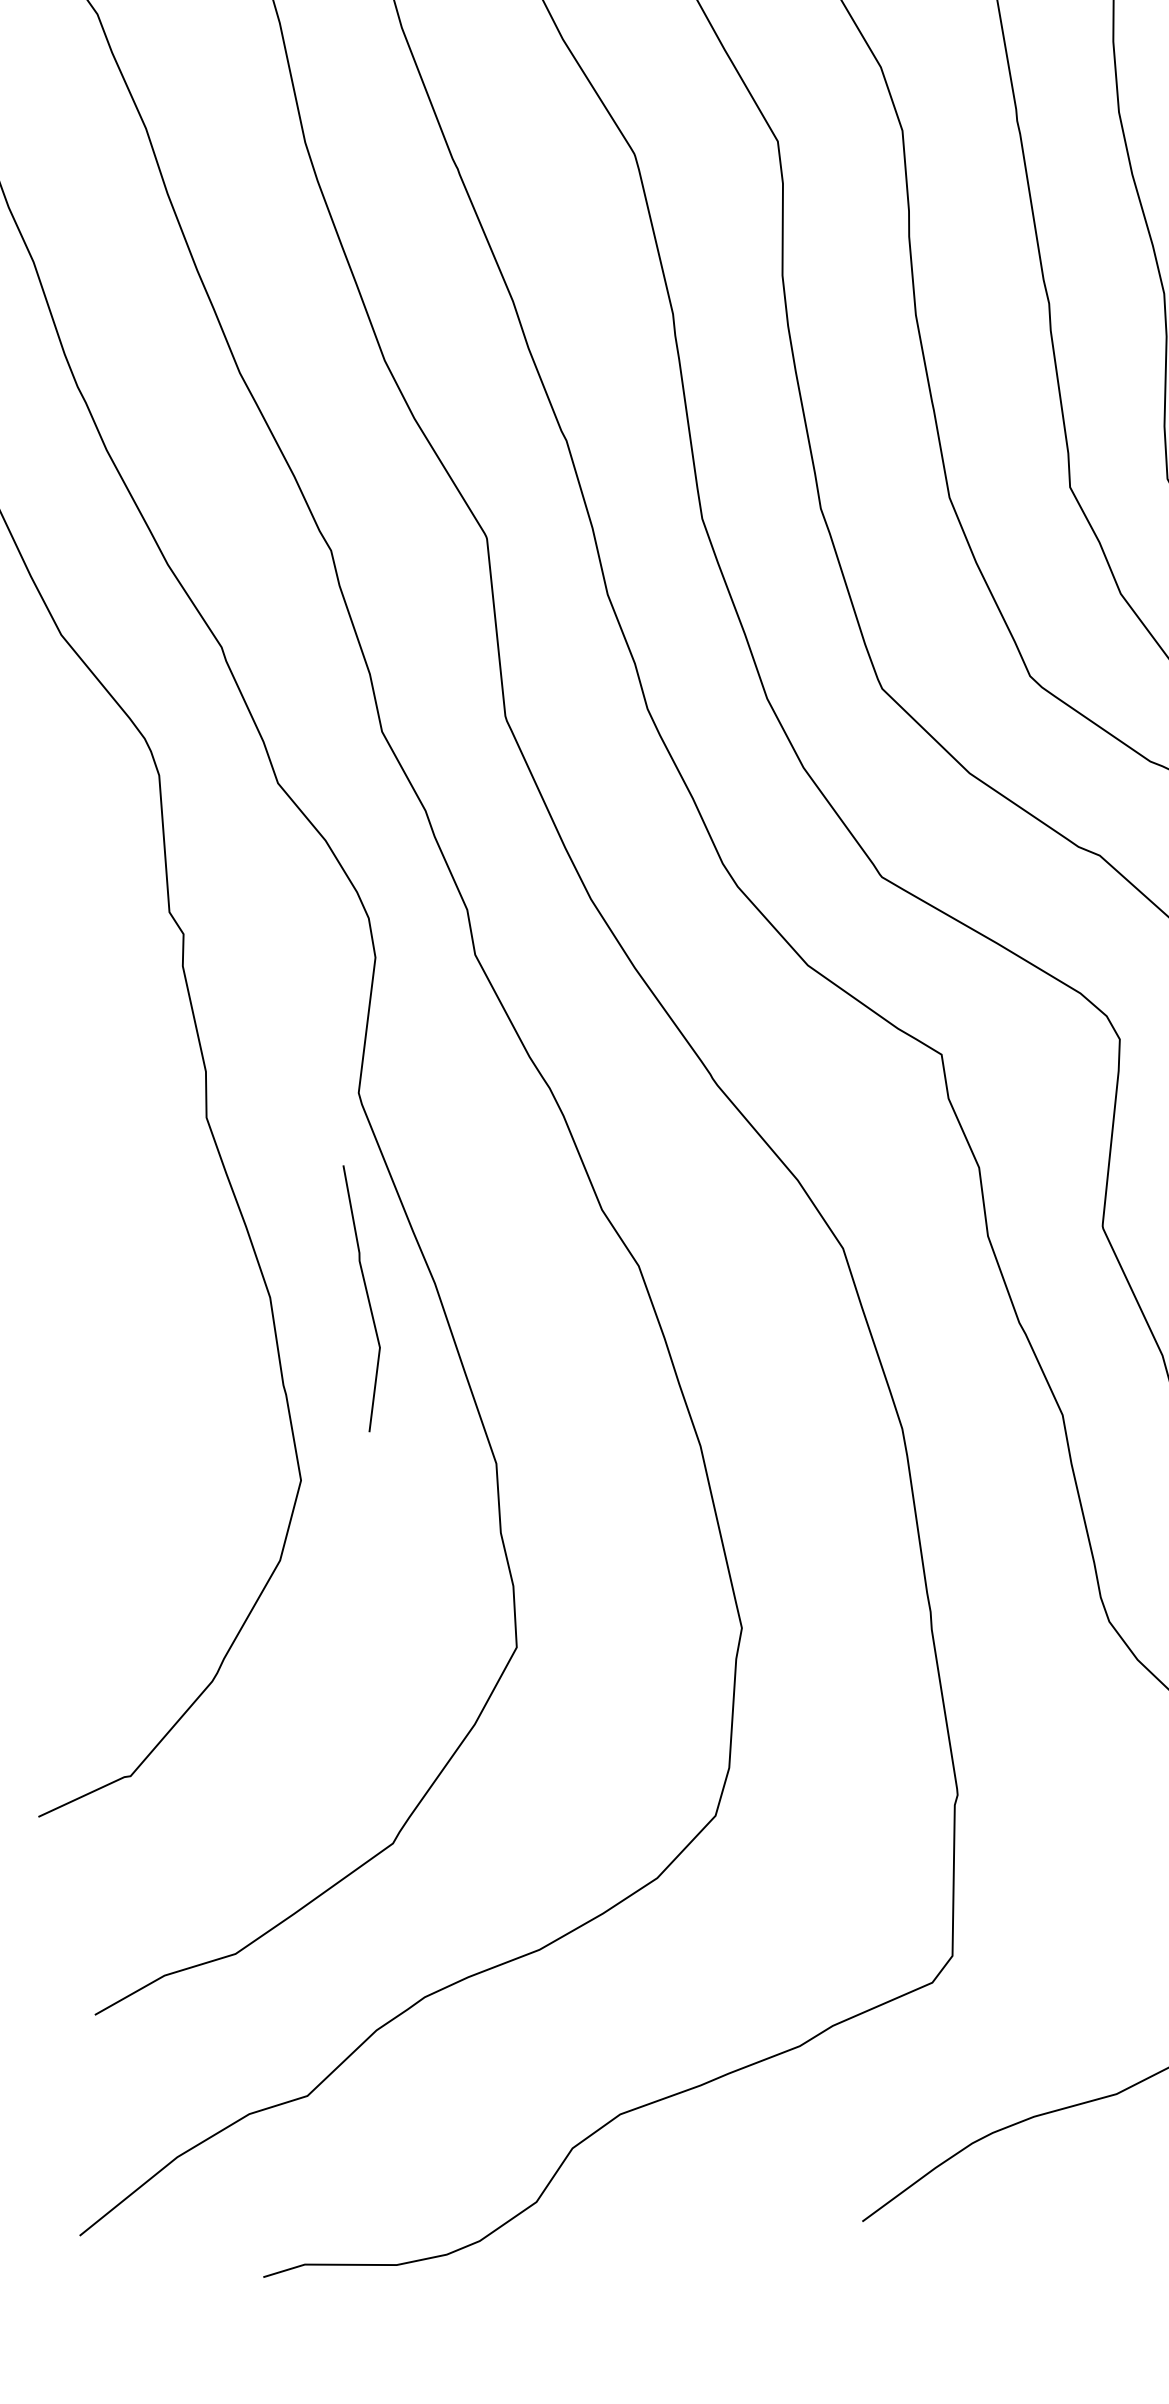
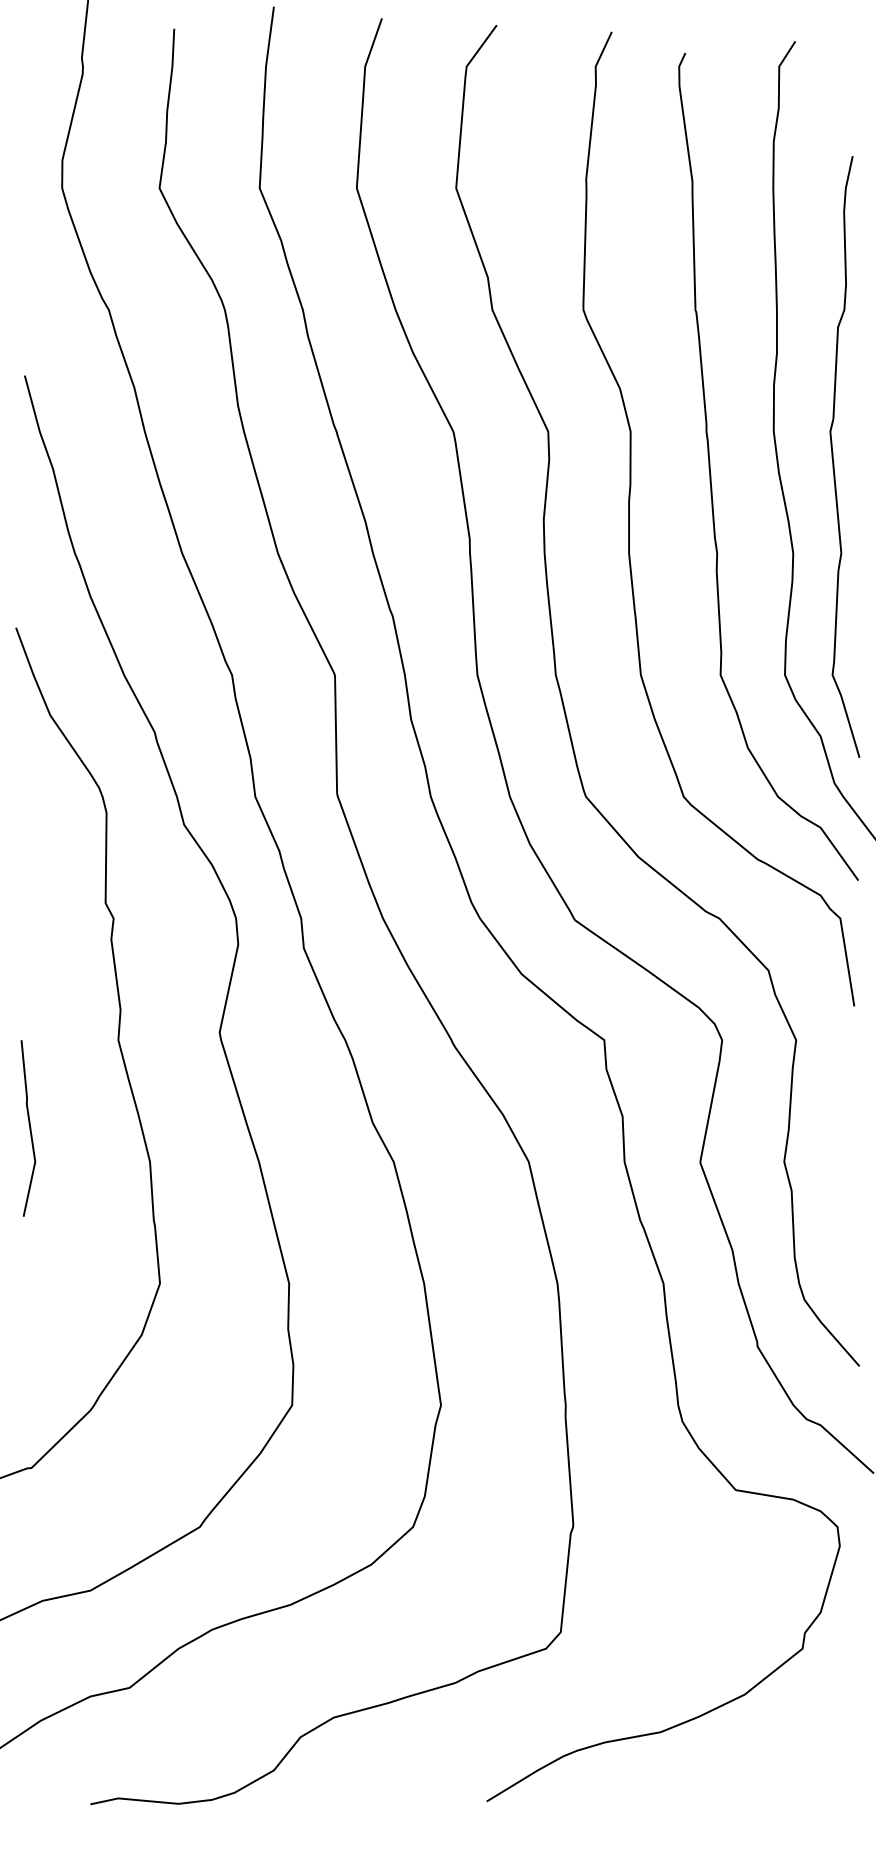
line: (366, 1297) -> (29, 1128), moved

